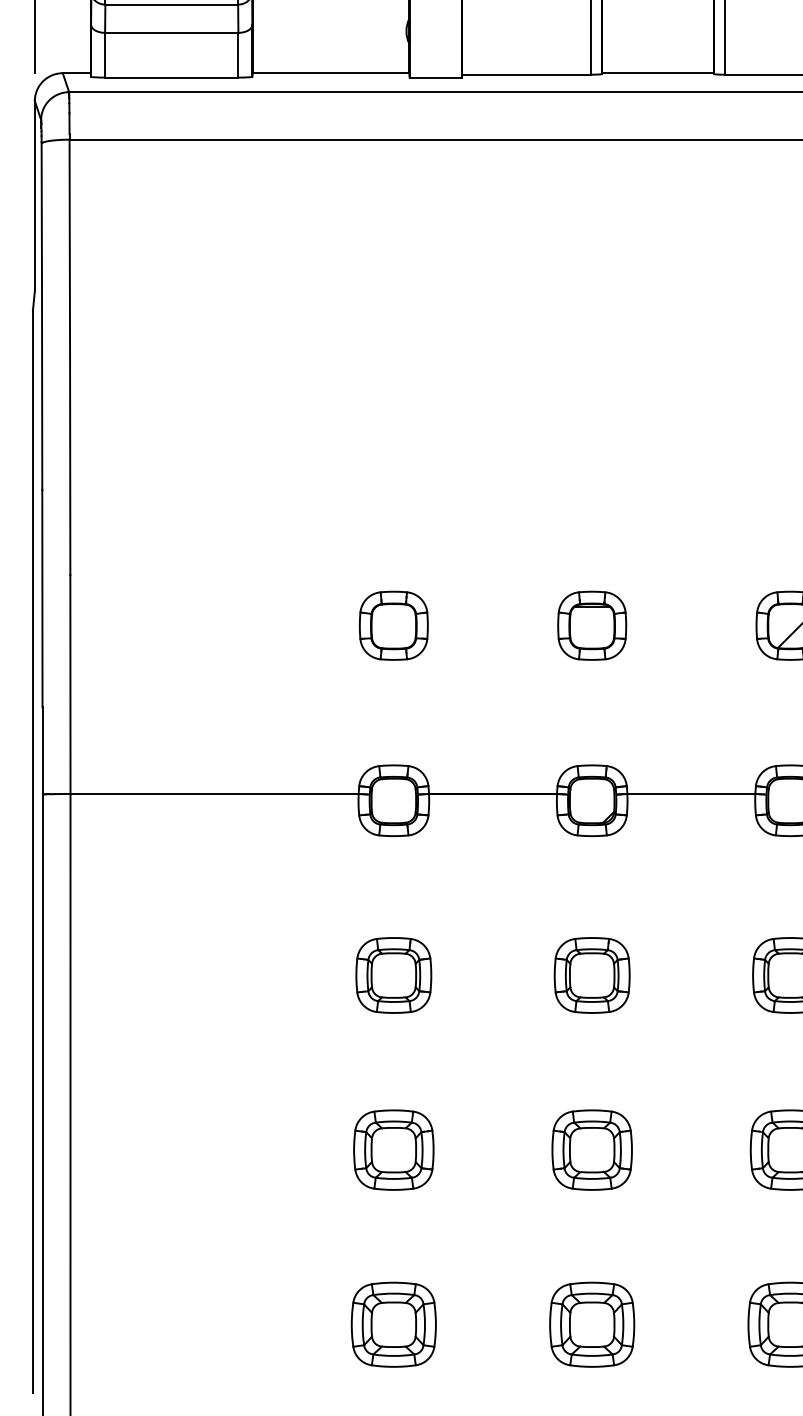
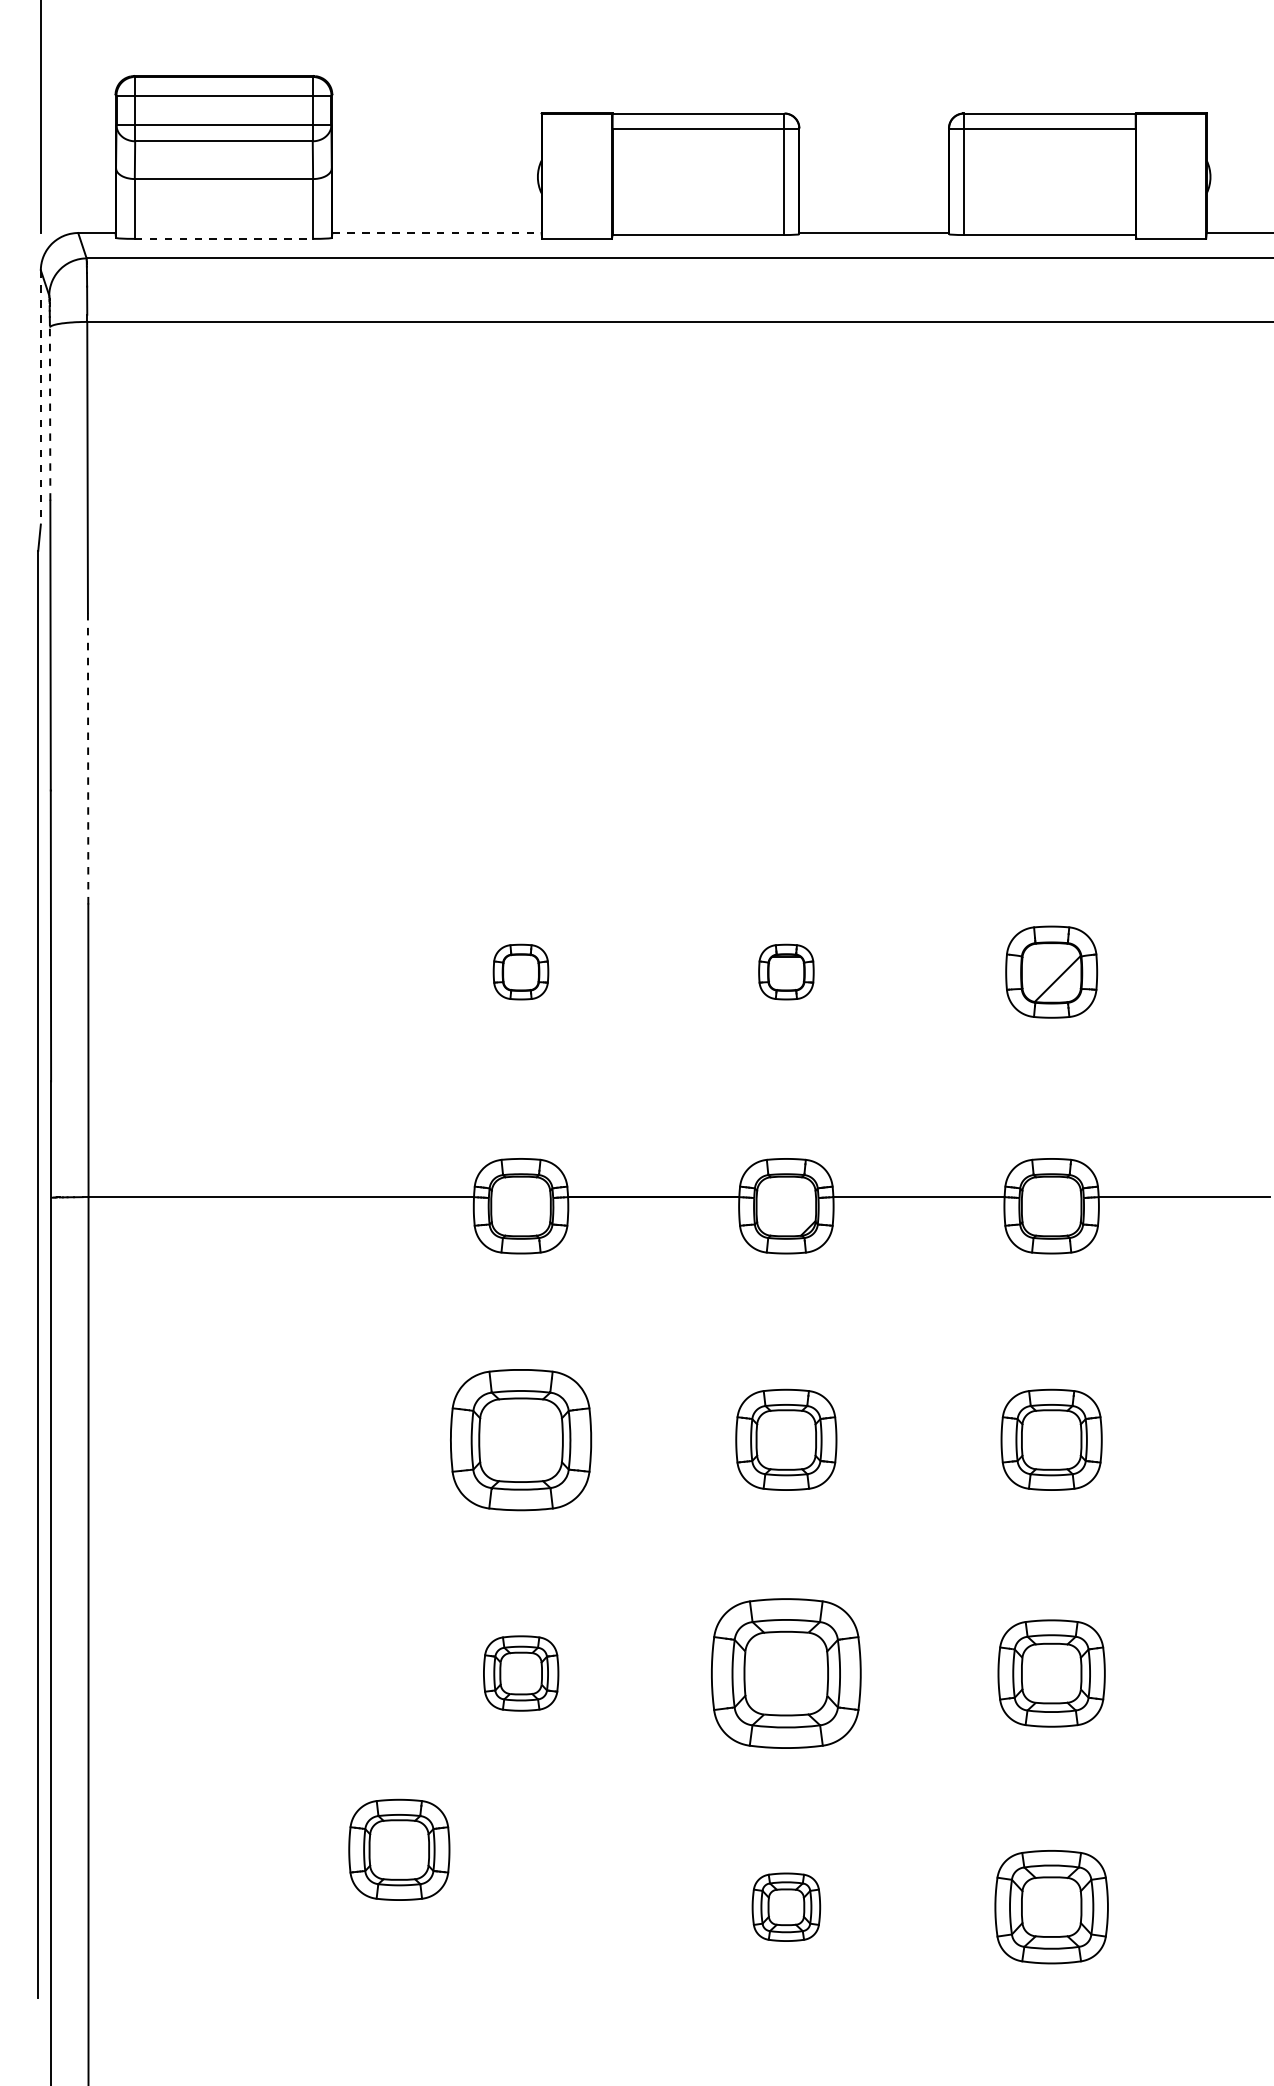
line: (330, 73) -> (436, 233), solid -> dashed
line: (172, 77) -> (224, 238), solid -> dashed
line: (34, 196) -> (40, 397), solid -> dashed
line: (42, 207) -> (50, 412), solid -> dashed
line: (70, 466) -> (88, 758), solid -> dashed
part: (393, 625) -> (520, 971), size x0.6
part: (592, 625) -> (786, 971), size x0.6
part: (393, 975) -> (520, 1439), size x1.4
part: (394, 1150) -> (521, 1673), size x0.7
part: (592, 1150) -> (786, 1673), size x1.4
part: (302, 1281) -> (399, 1849), added
part: (393, 1325) -> (520, 1907), removed
part: (592, 1325) -> (786, 1907), size x0.6

